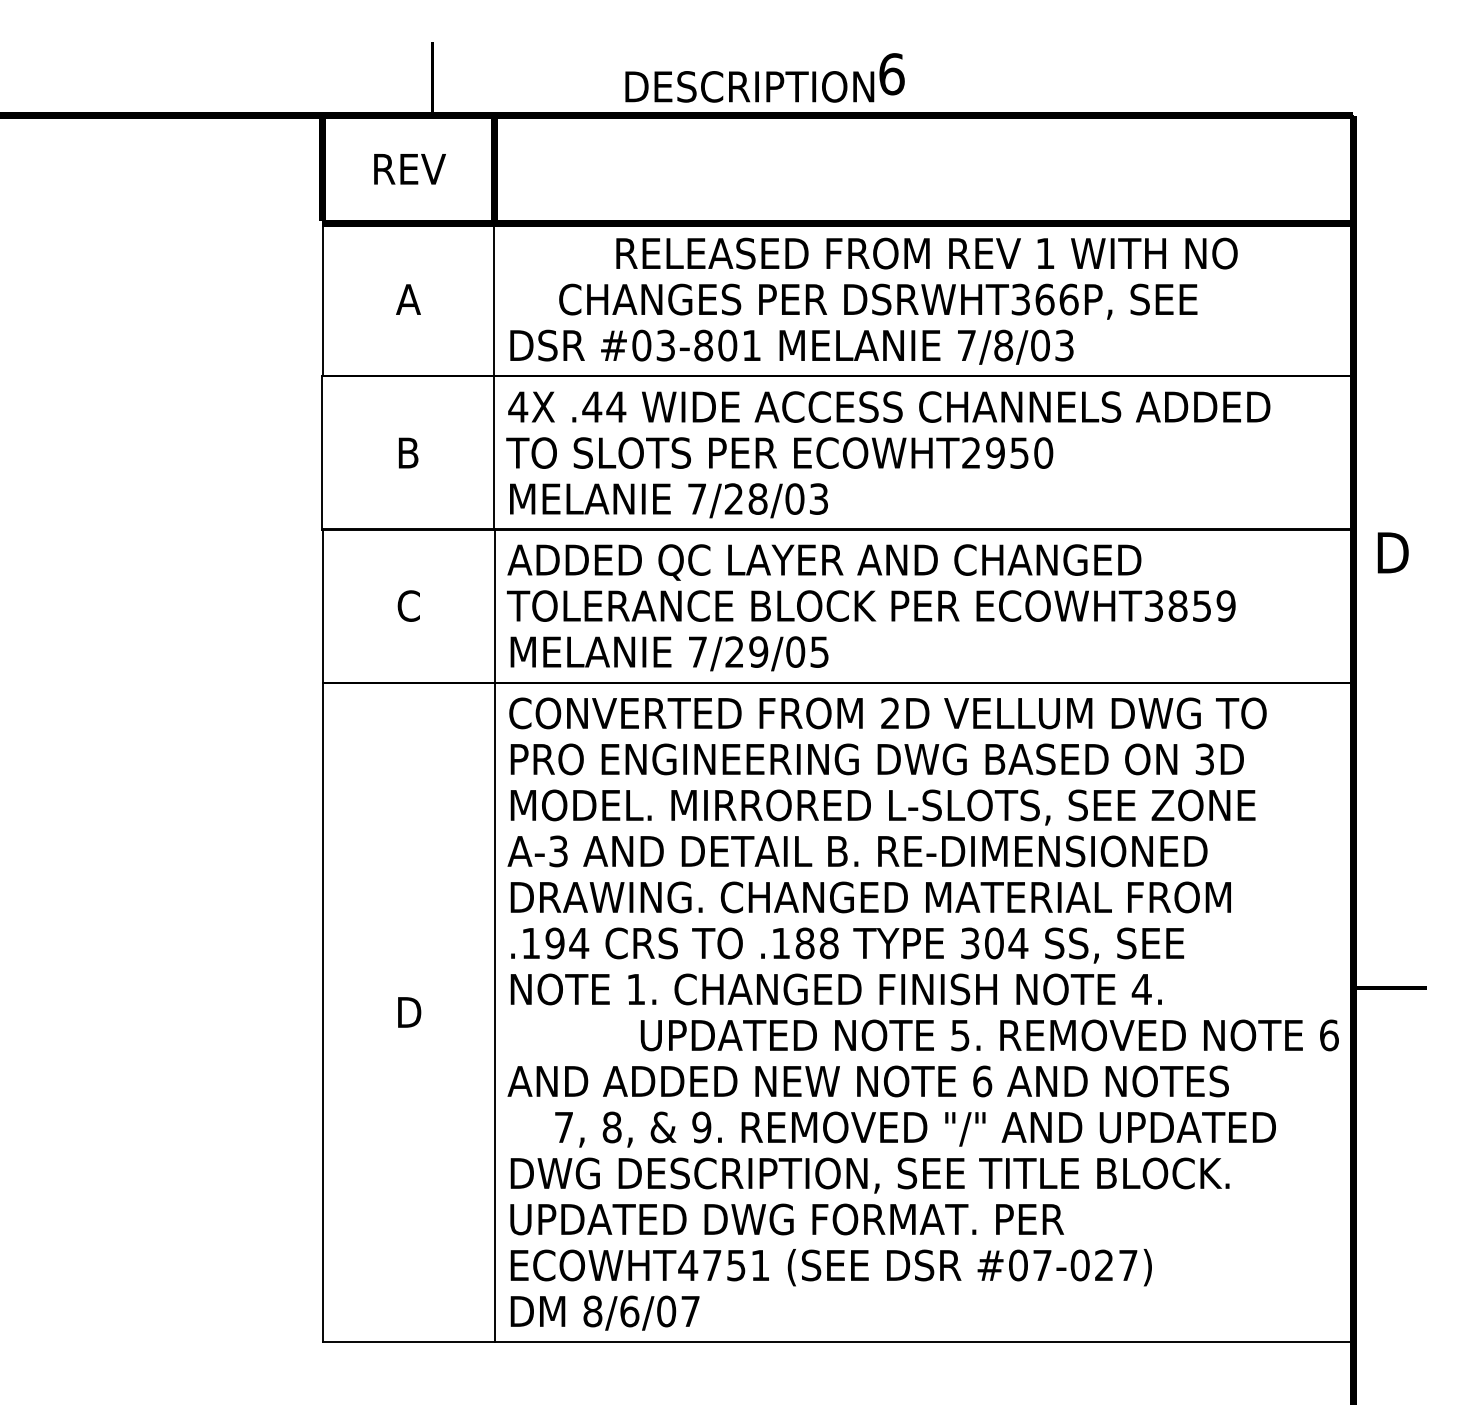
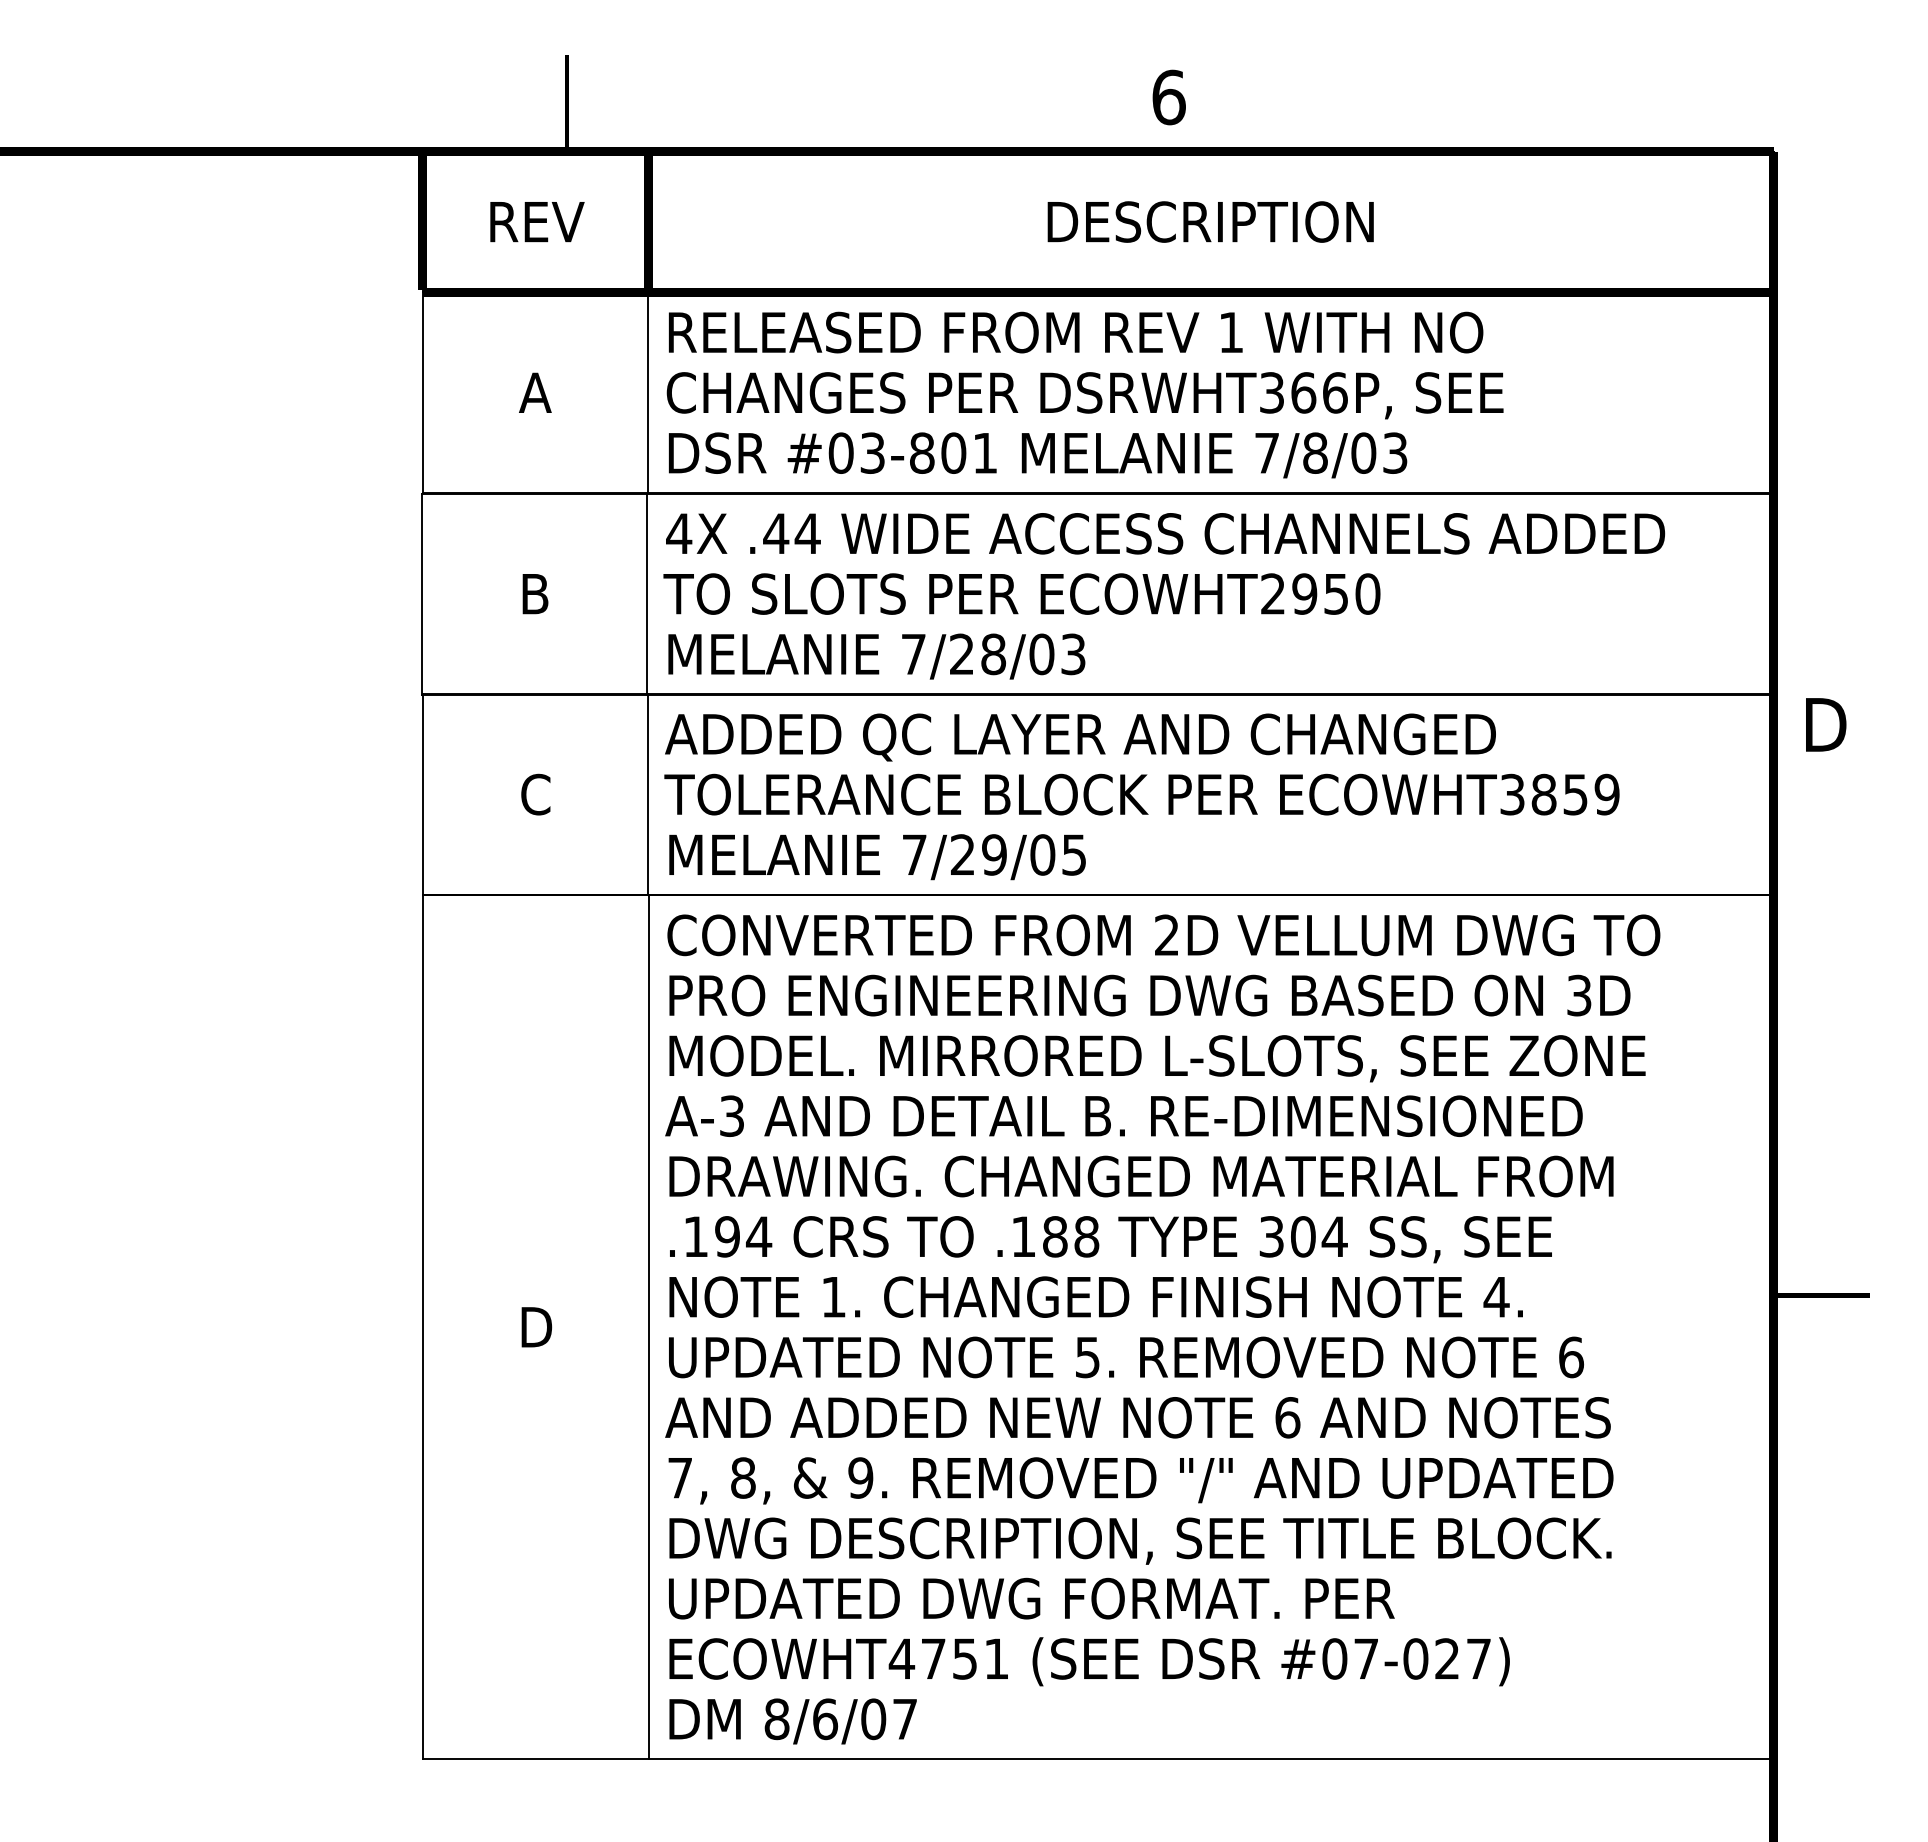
text: (749, 86) -> (1210, 221), moved
text: (927, 253) -> (1076, 332), moved
text: (877, 301) -> (1084, 395), moved
text: (989, 1035) -> (1126, 1357), moved
text: (915, 1129) -> (1140, 1480), moved

